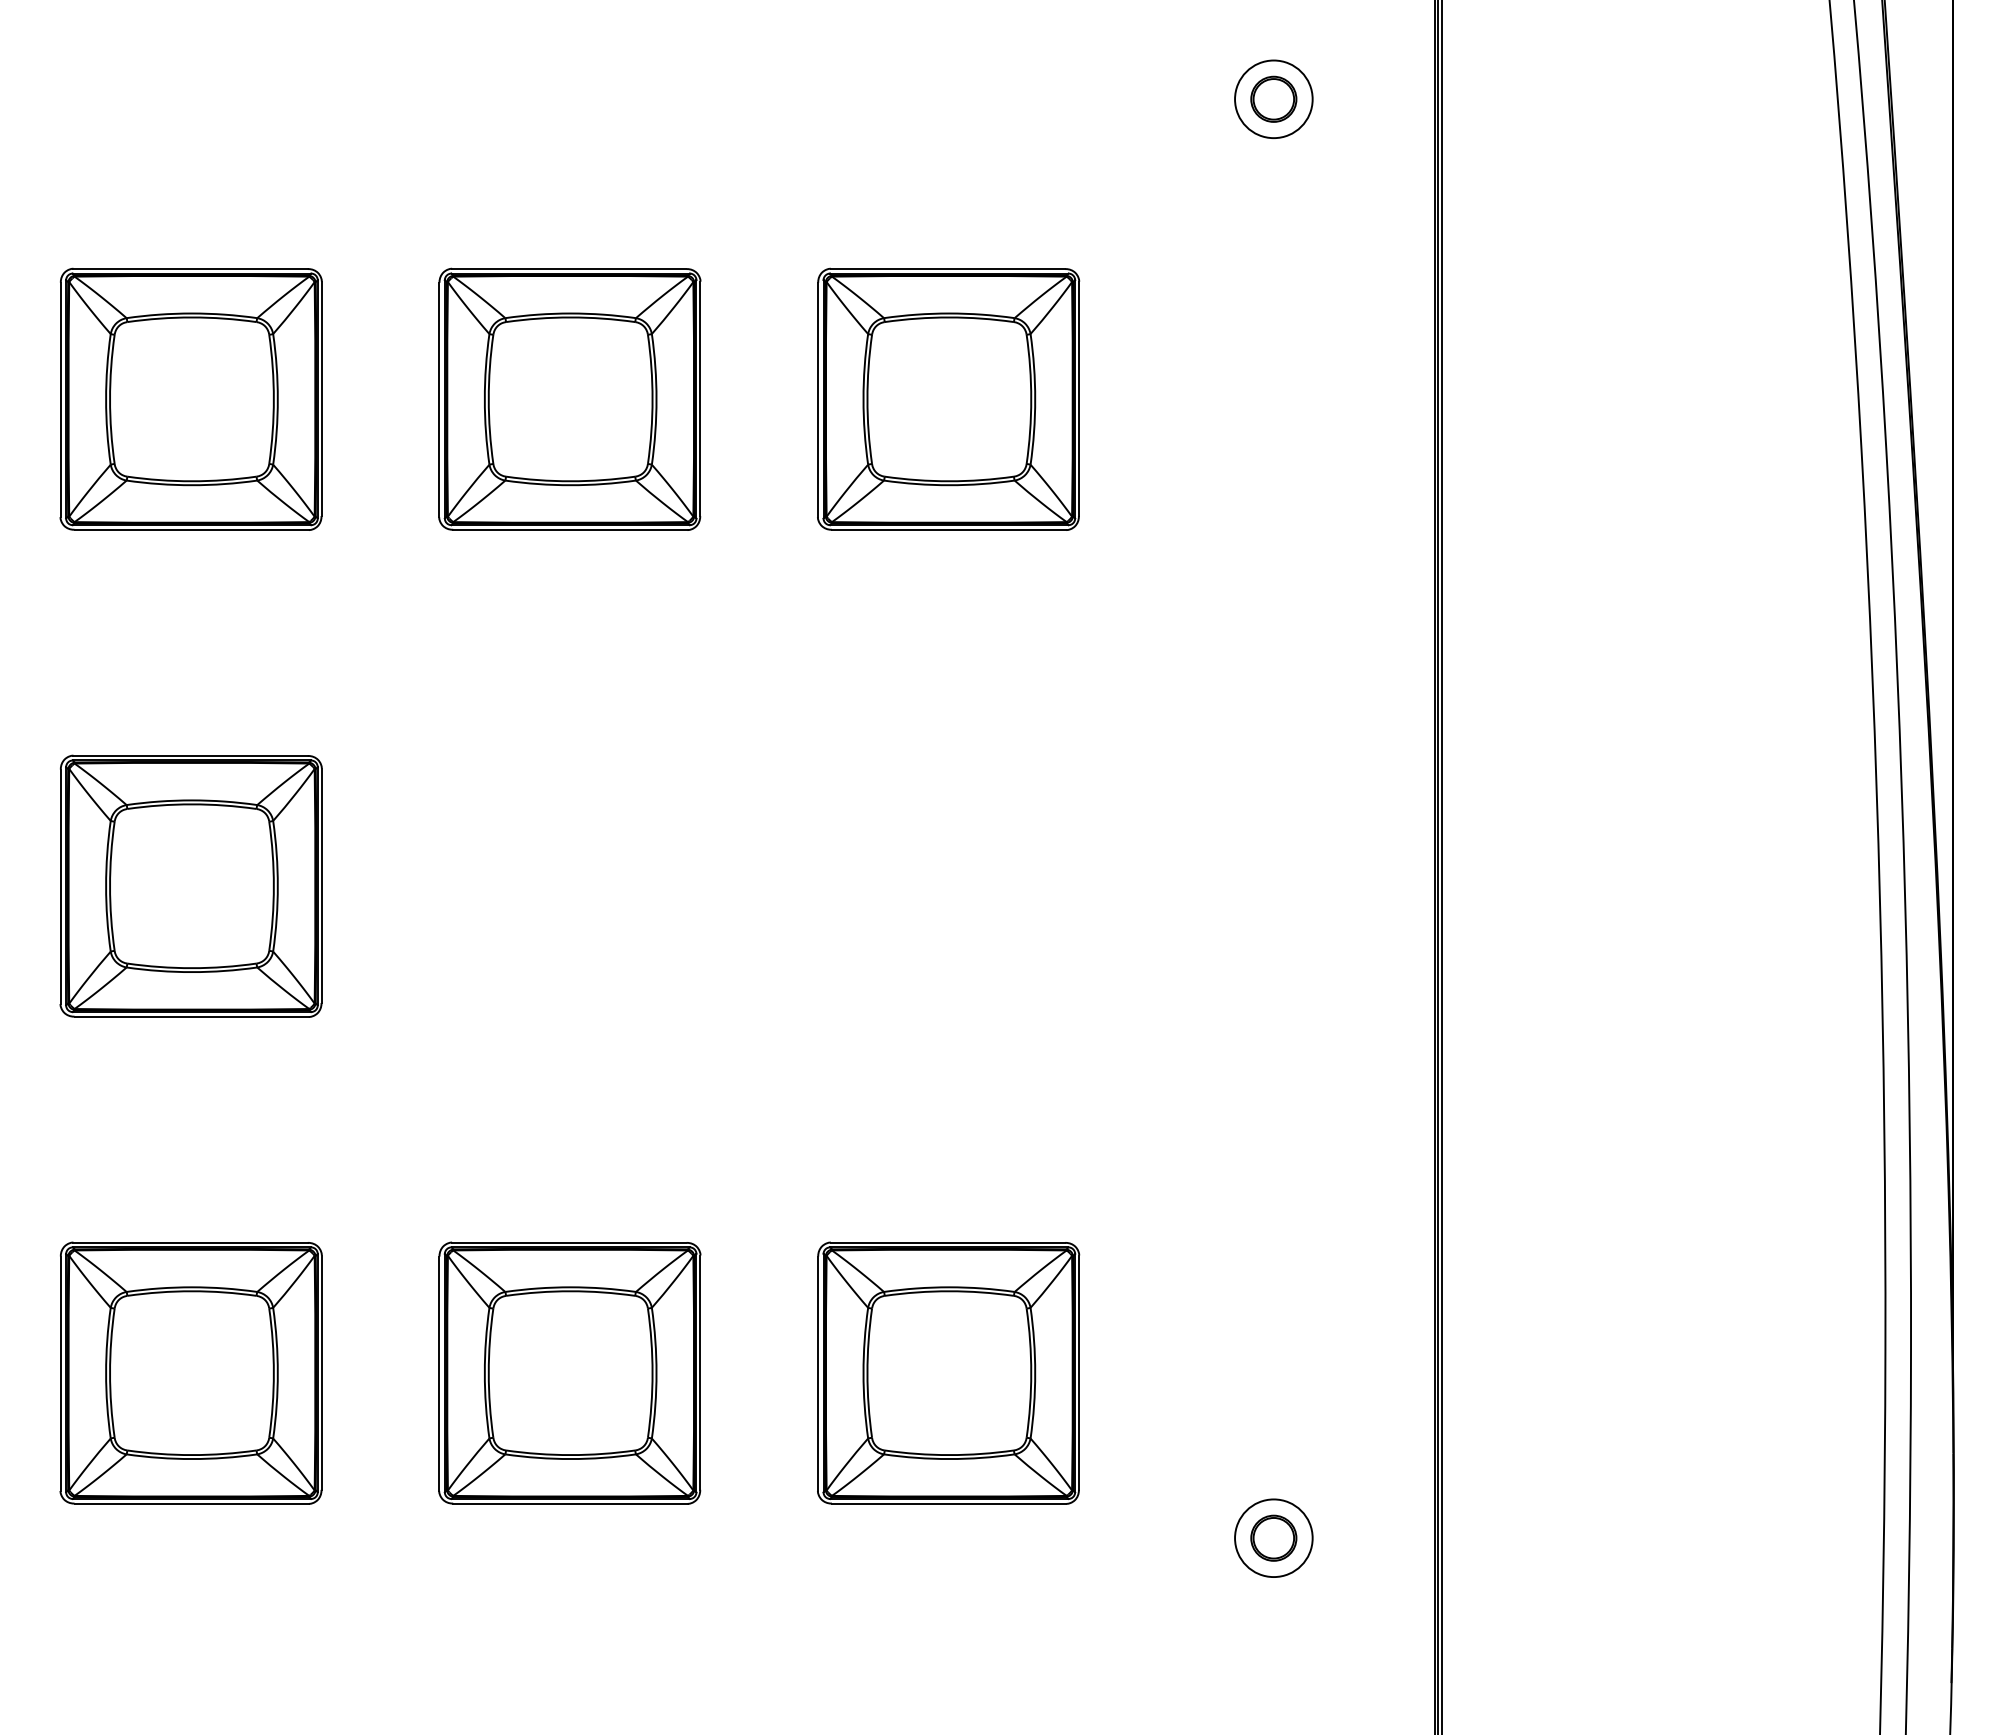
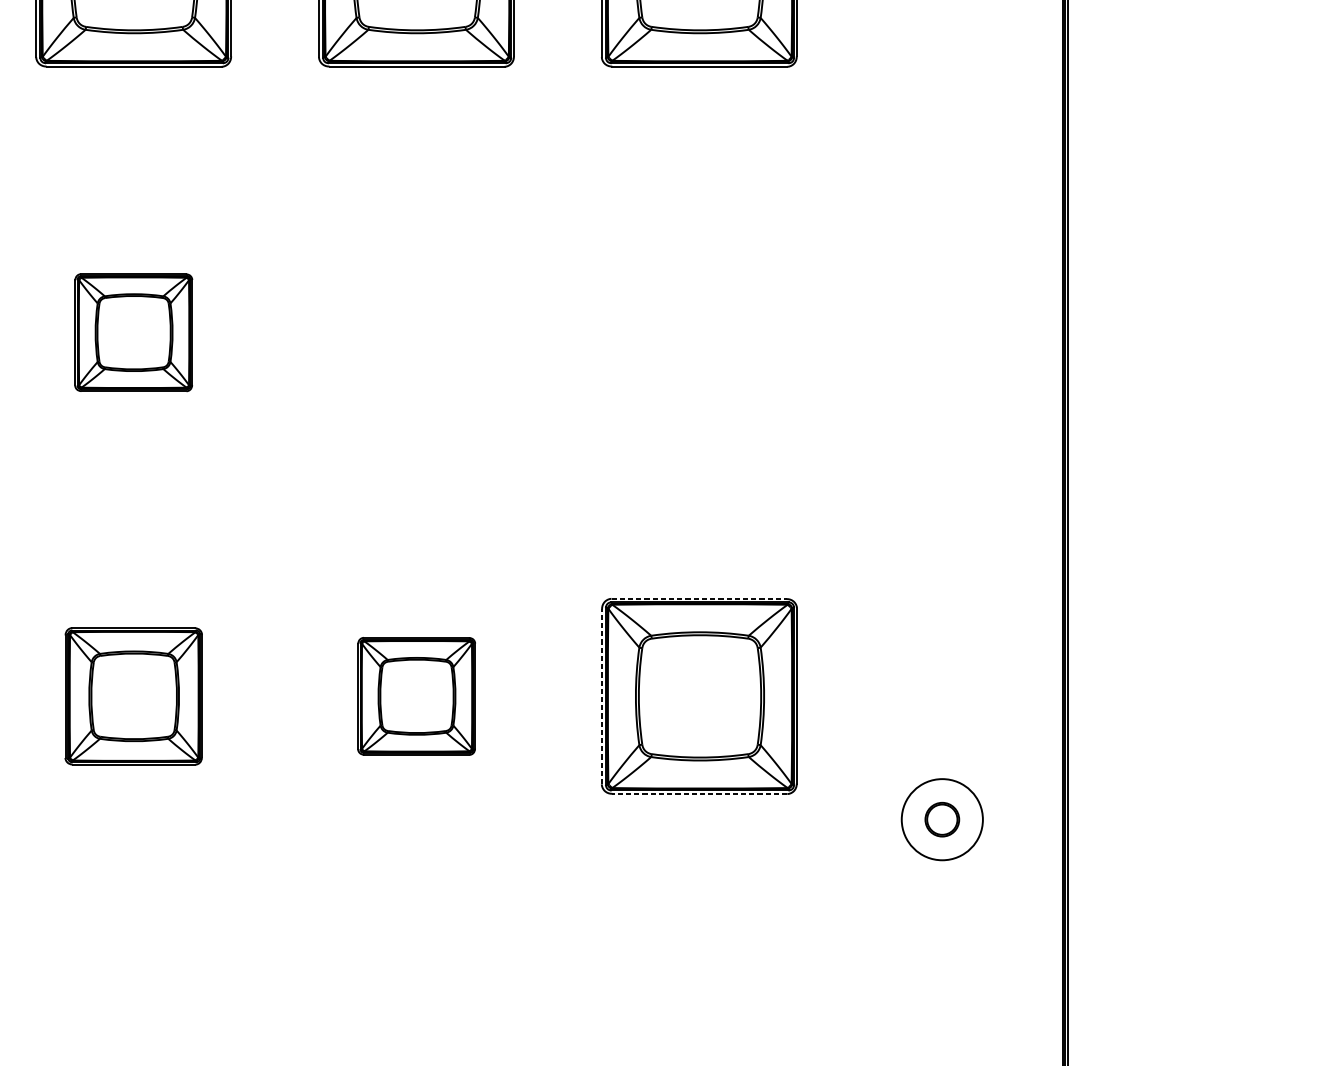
part: (190, 885) -> (133, 332), size x0.6
line: (948, 1242) -> (699, 598), solid -> dashed
part: (190, 1372) -> (133, 695), size x0.7
part: (569, 1372) -> (416, 695), size x0.6
line: (818, 1373) -> (602, 696), solid -> dashed
line: (948, 1503) -> (699, 793), solid -> dashed
circle: (1273, 1538) -> (942, 819), size x1.4

